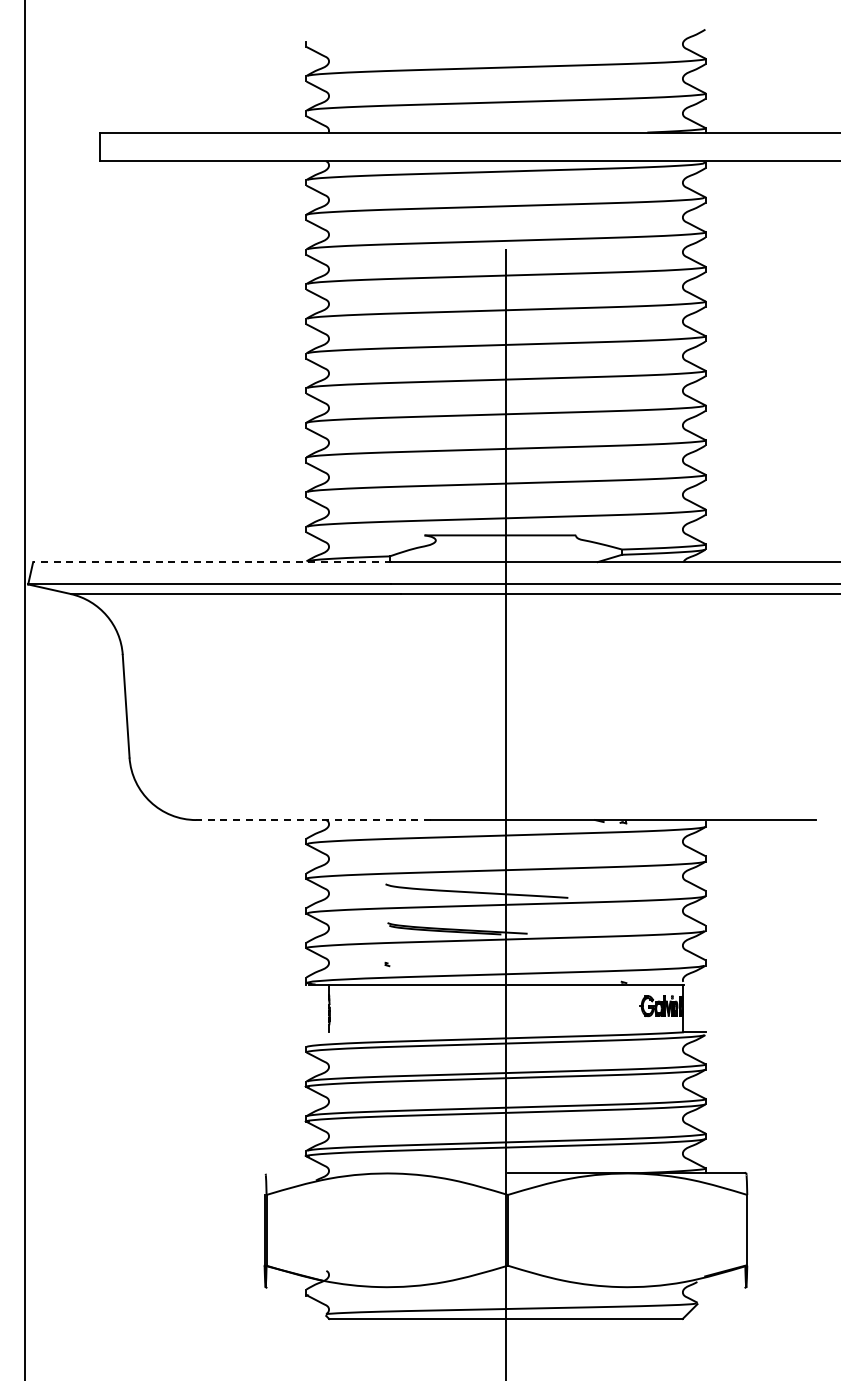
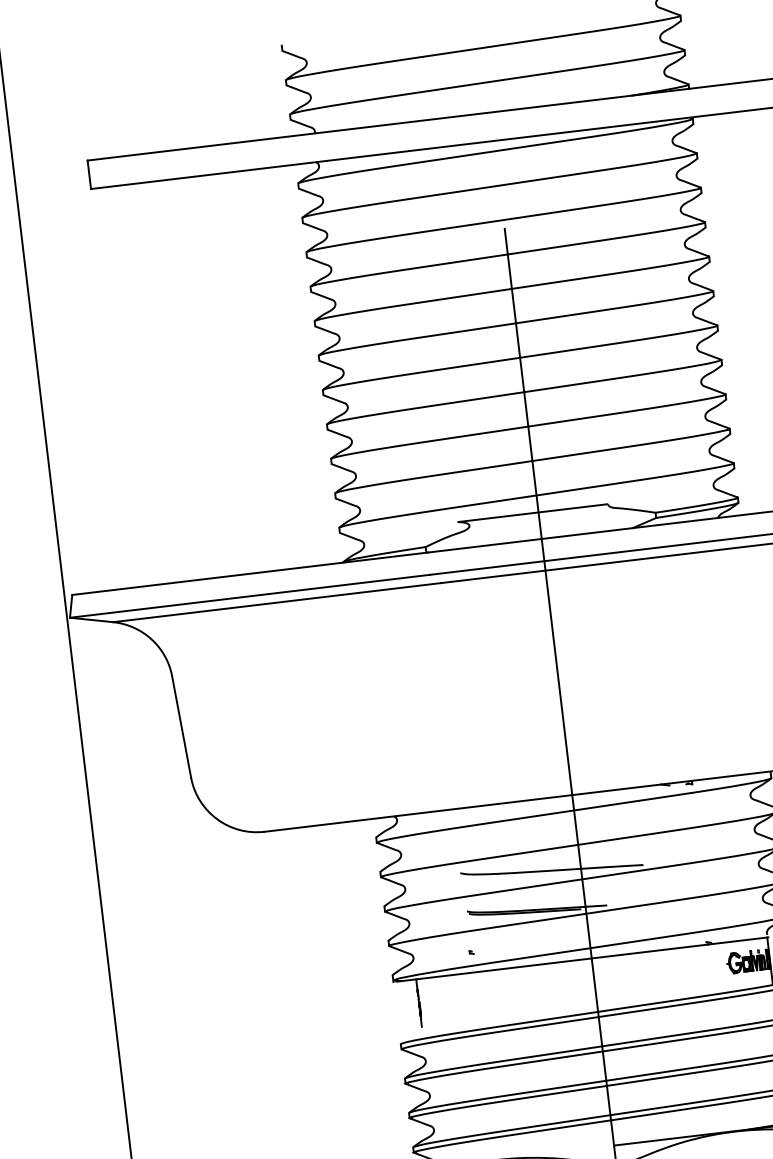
line: (211, 562) -> (249, 574), dashed -> solid
line: (313, 820) -> (381, 818), dashed -> solid

